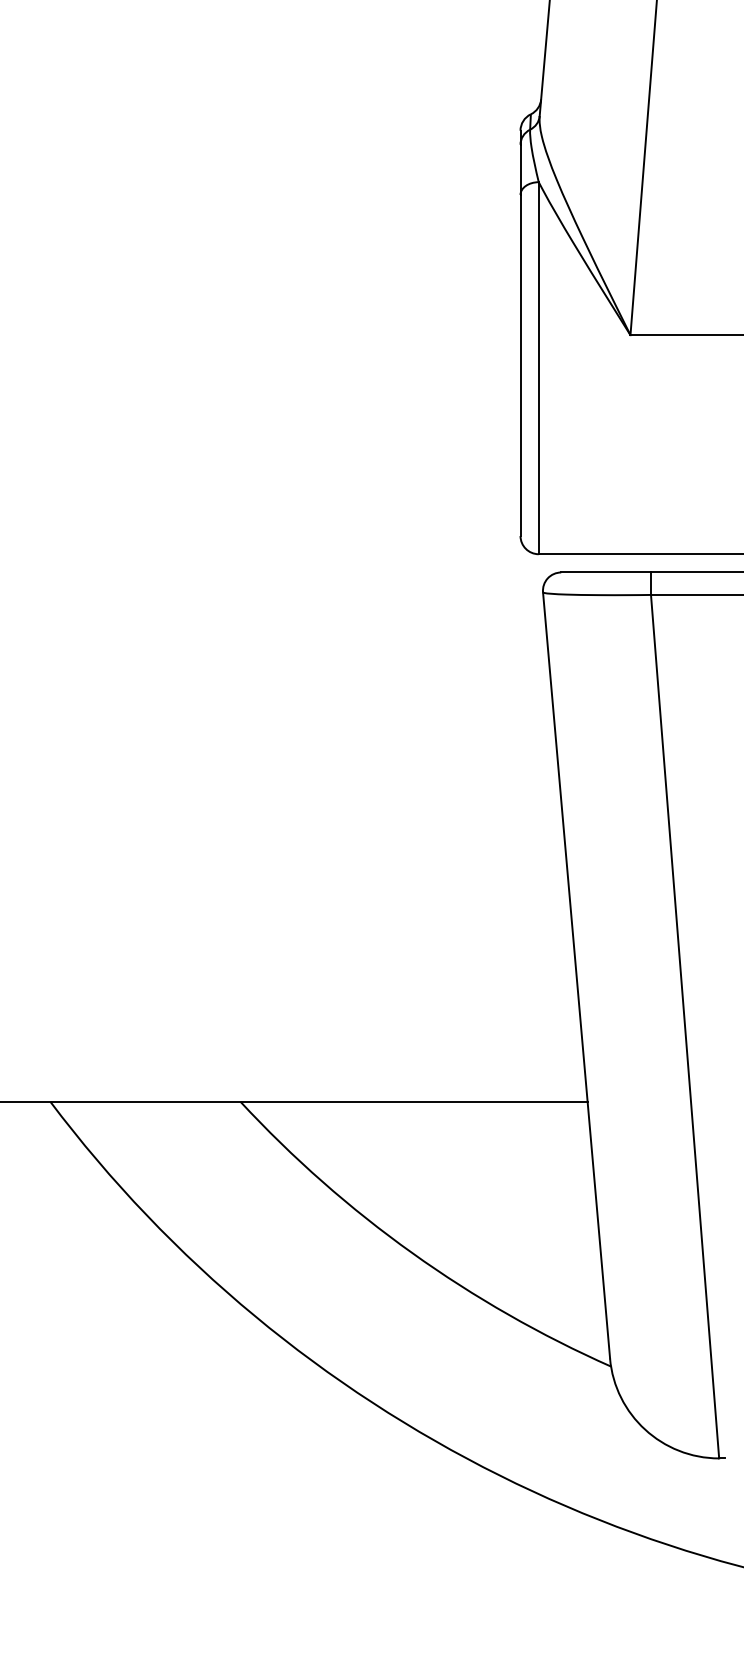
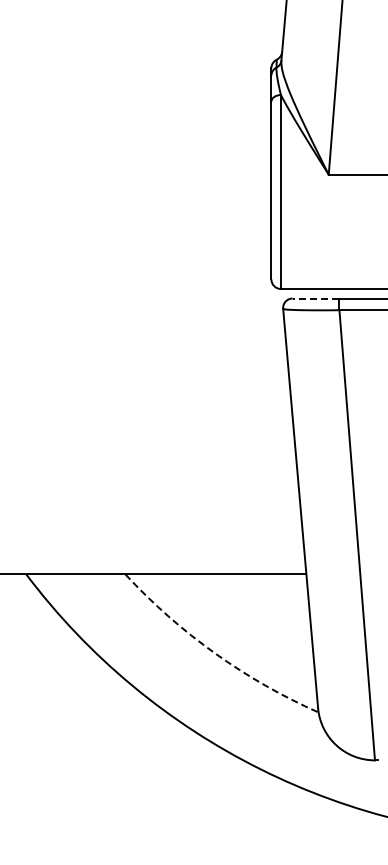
line: (605, 572) -> (315, 298), solid -> dashed
arc: (413, 1253) -> (215, 653), solid -> dashed

